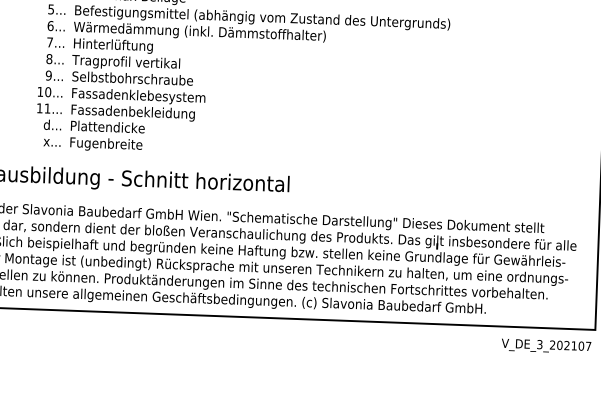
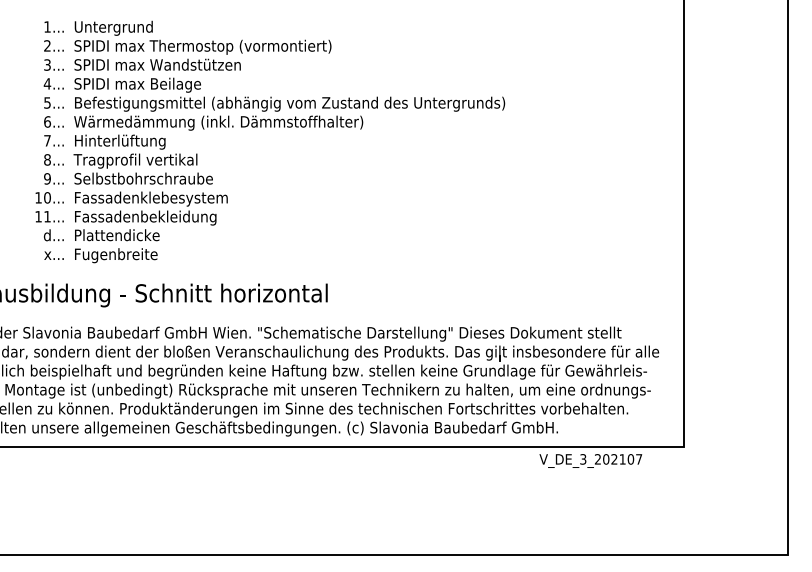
text: (546, 345) -> (590, 460), moved

